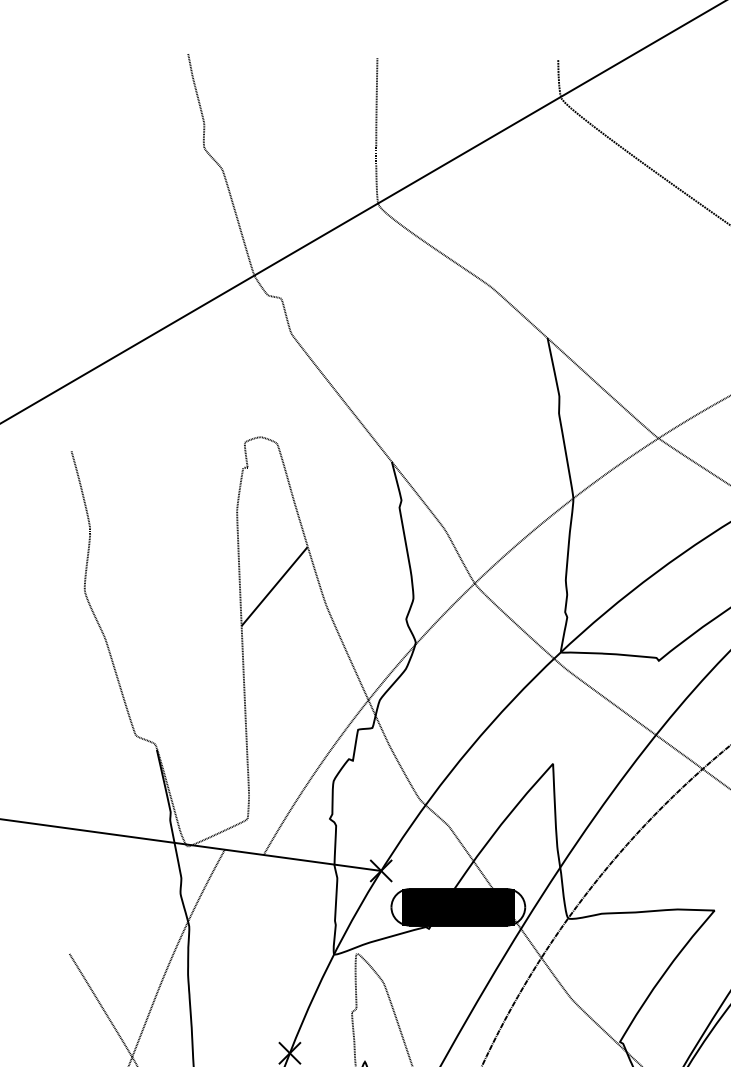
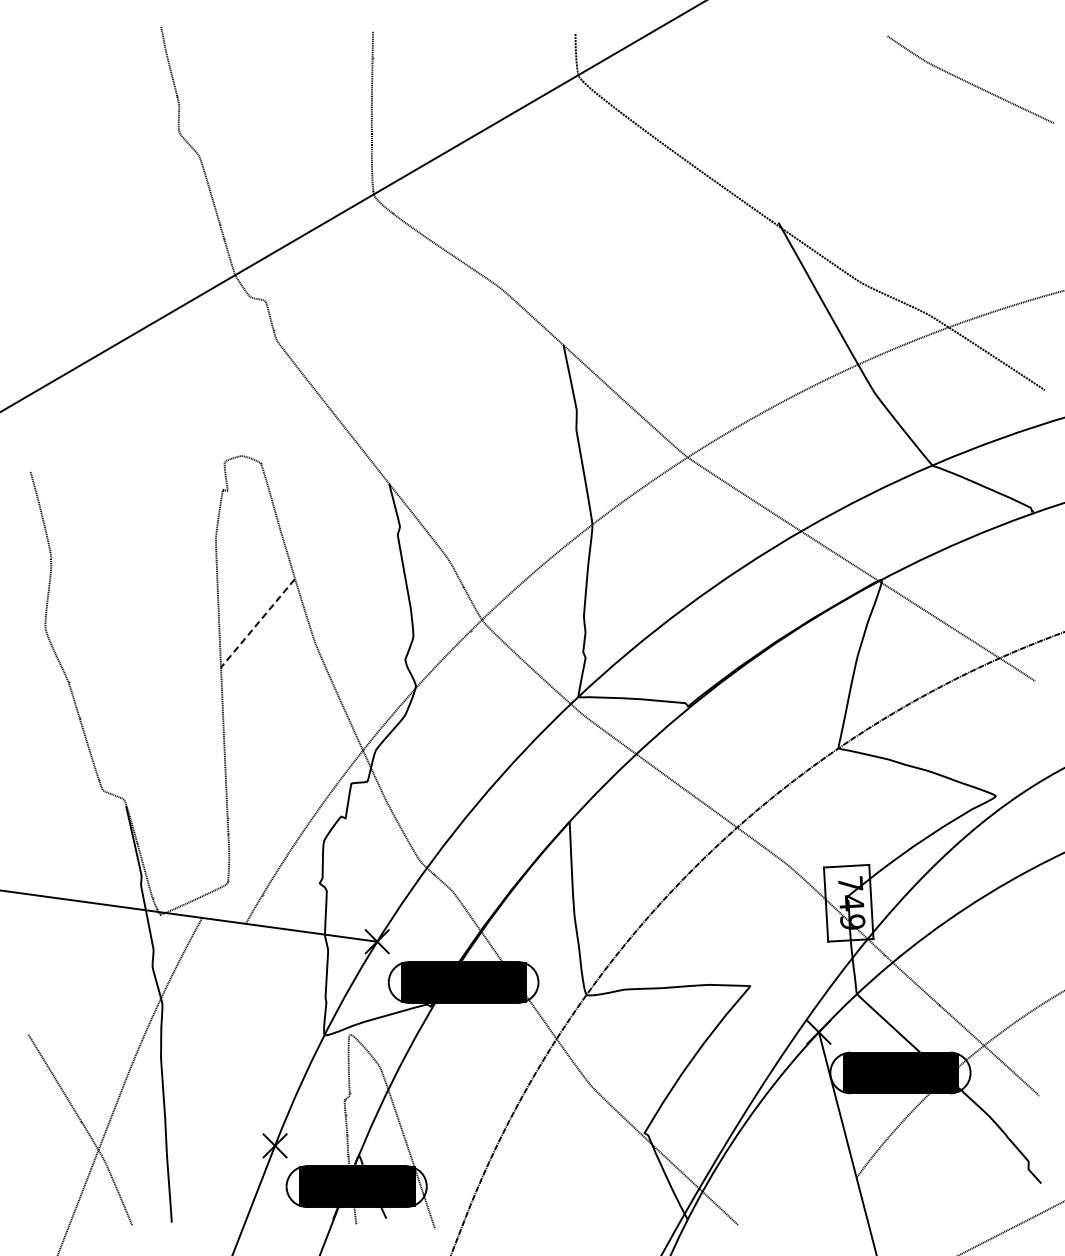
line: (274, 586) -> (257, 623), solid -> dashed

